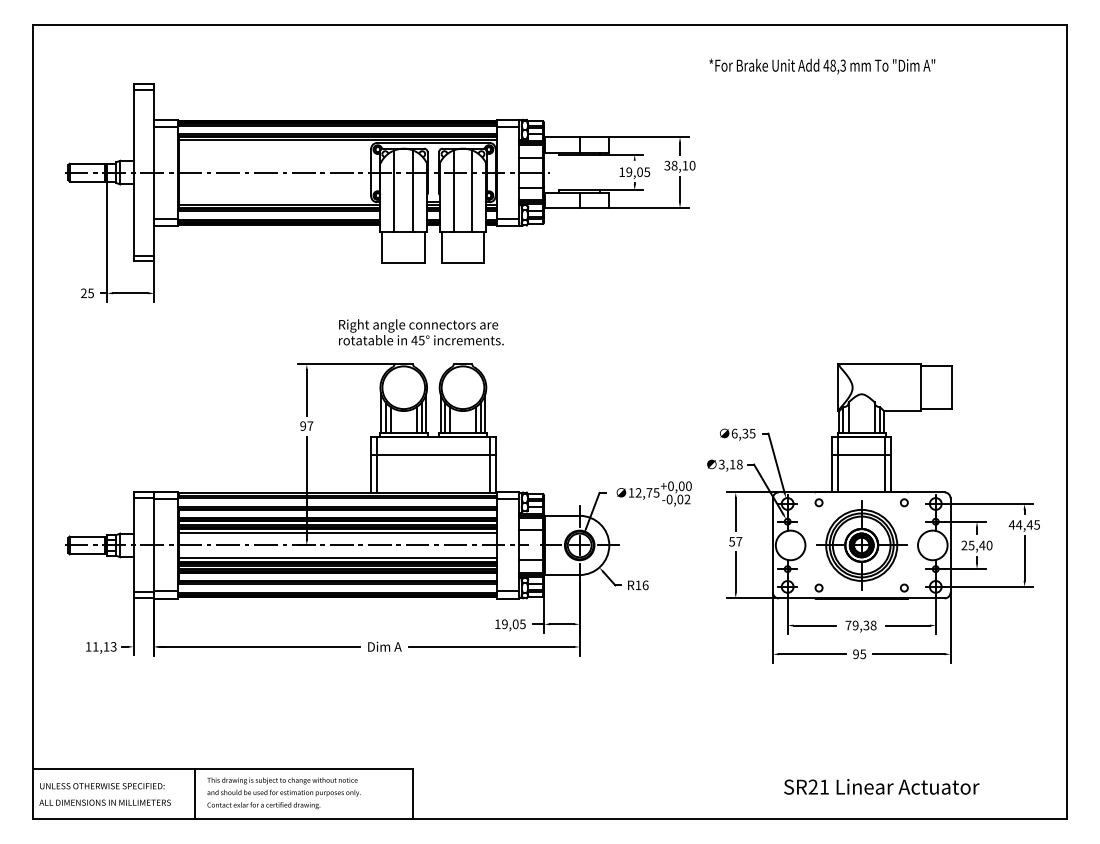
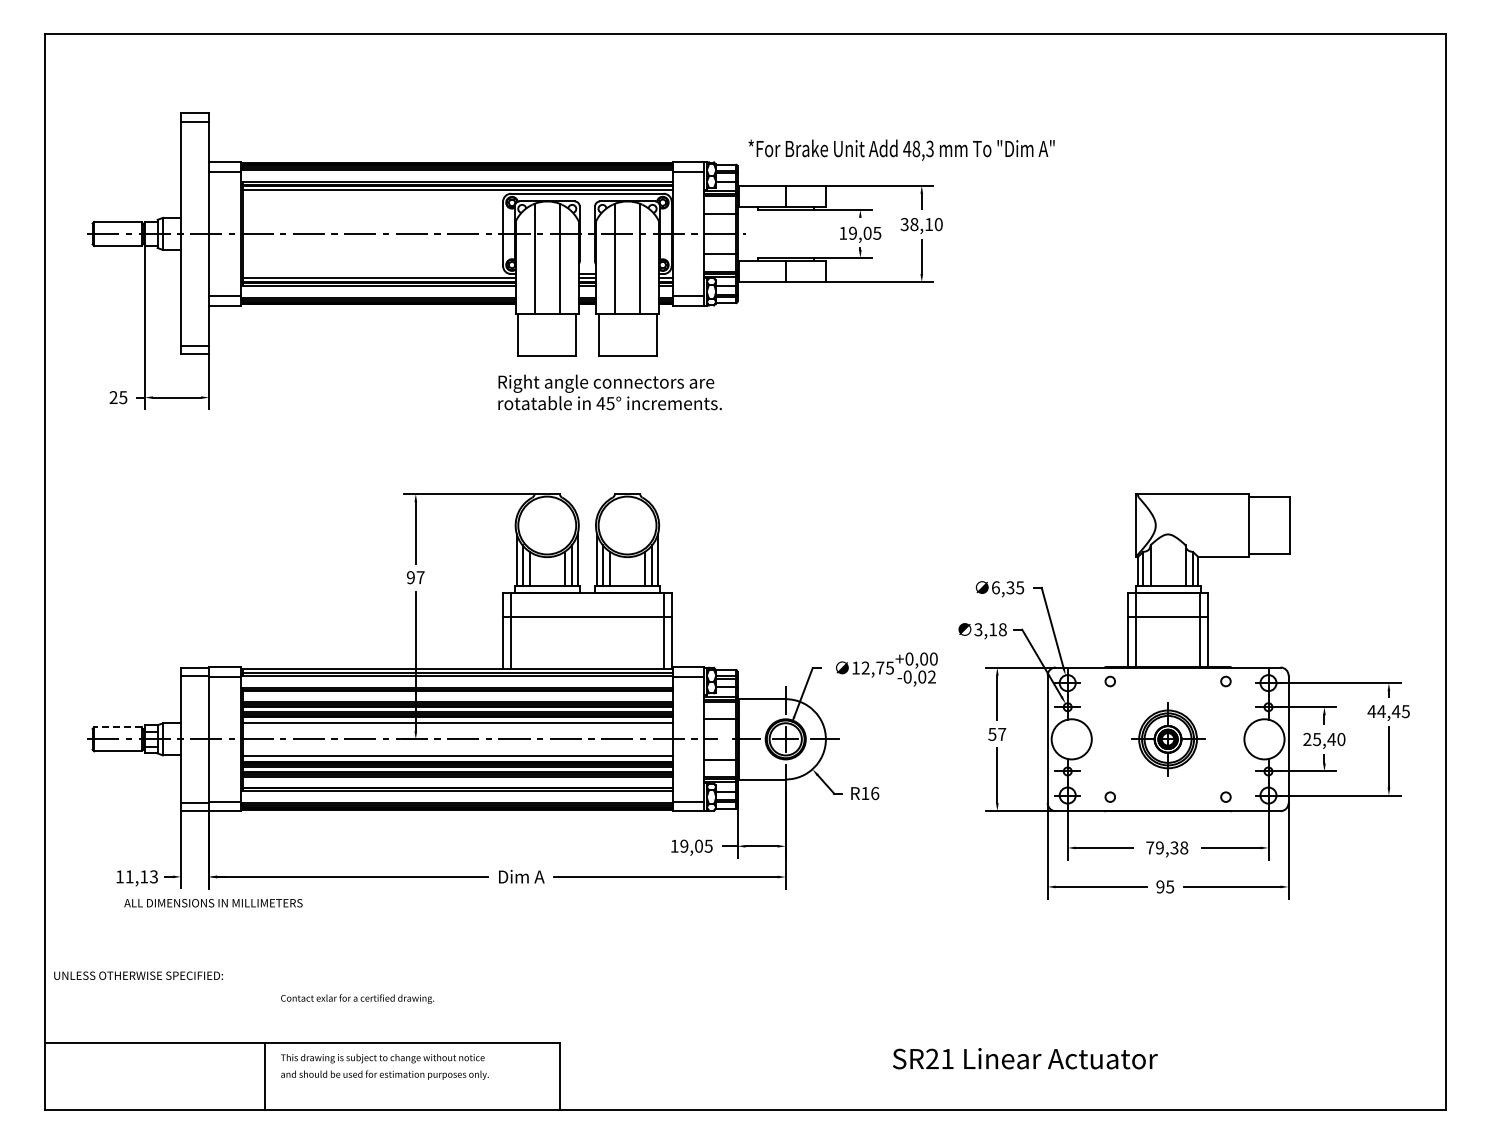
text: (822, 66) -> (901, 149), moved
text: (420, 332) -> (609, 392), moved
line: (86, 536) -> (117, 727), solid -> dashed
part: (861, 545) -> (1167, 739), size x0.6
text: (102, 786) -> (138, 975), moved
text: (881, 786) -> (1025, 1058), moved
text: (105, 802) -> (213, 903), moved
text: (263, 805) -> (357, 998), moved

